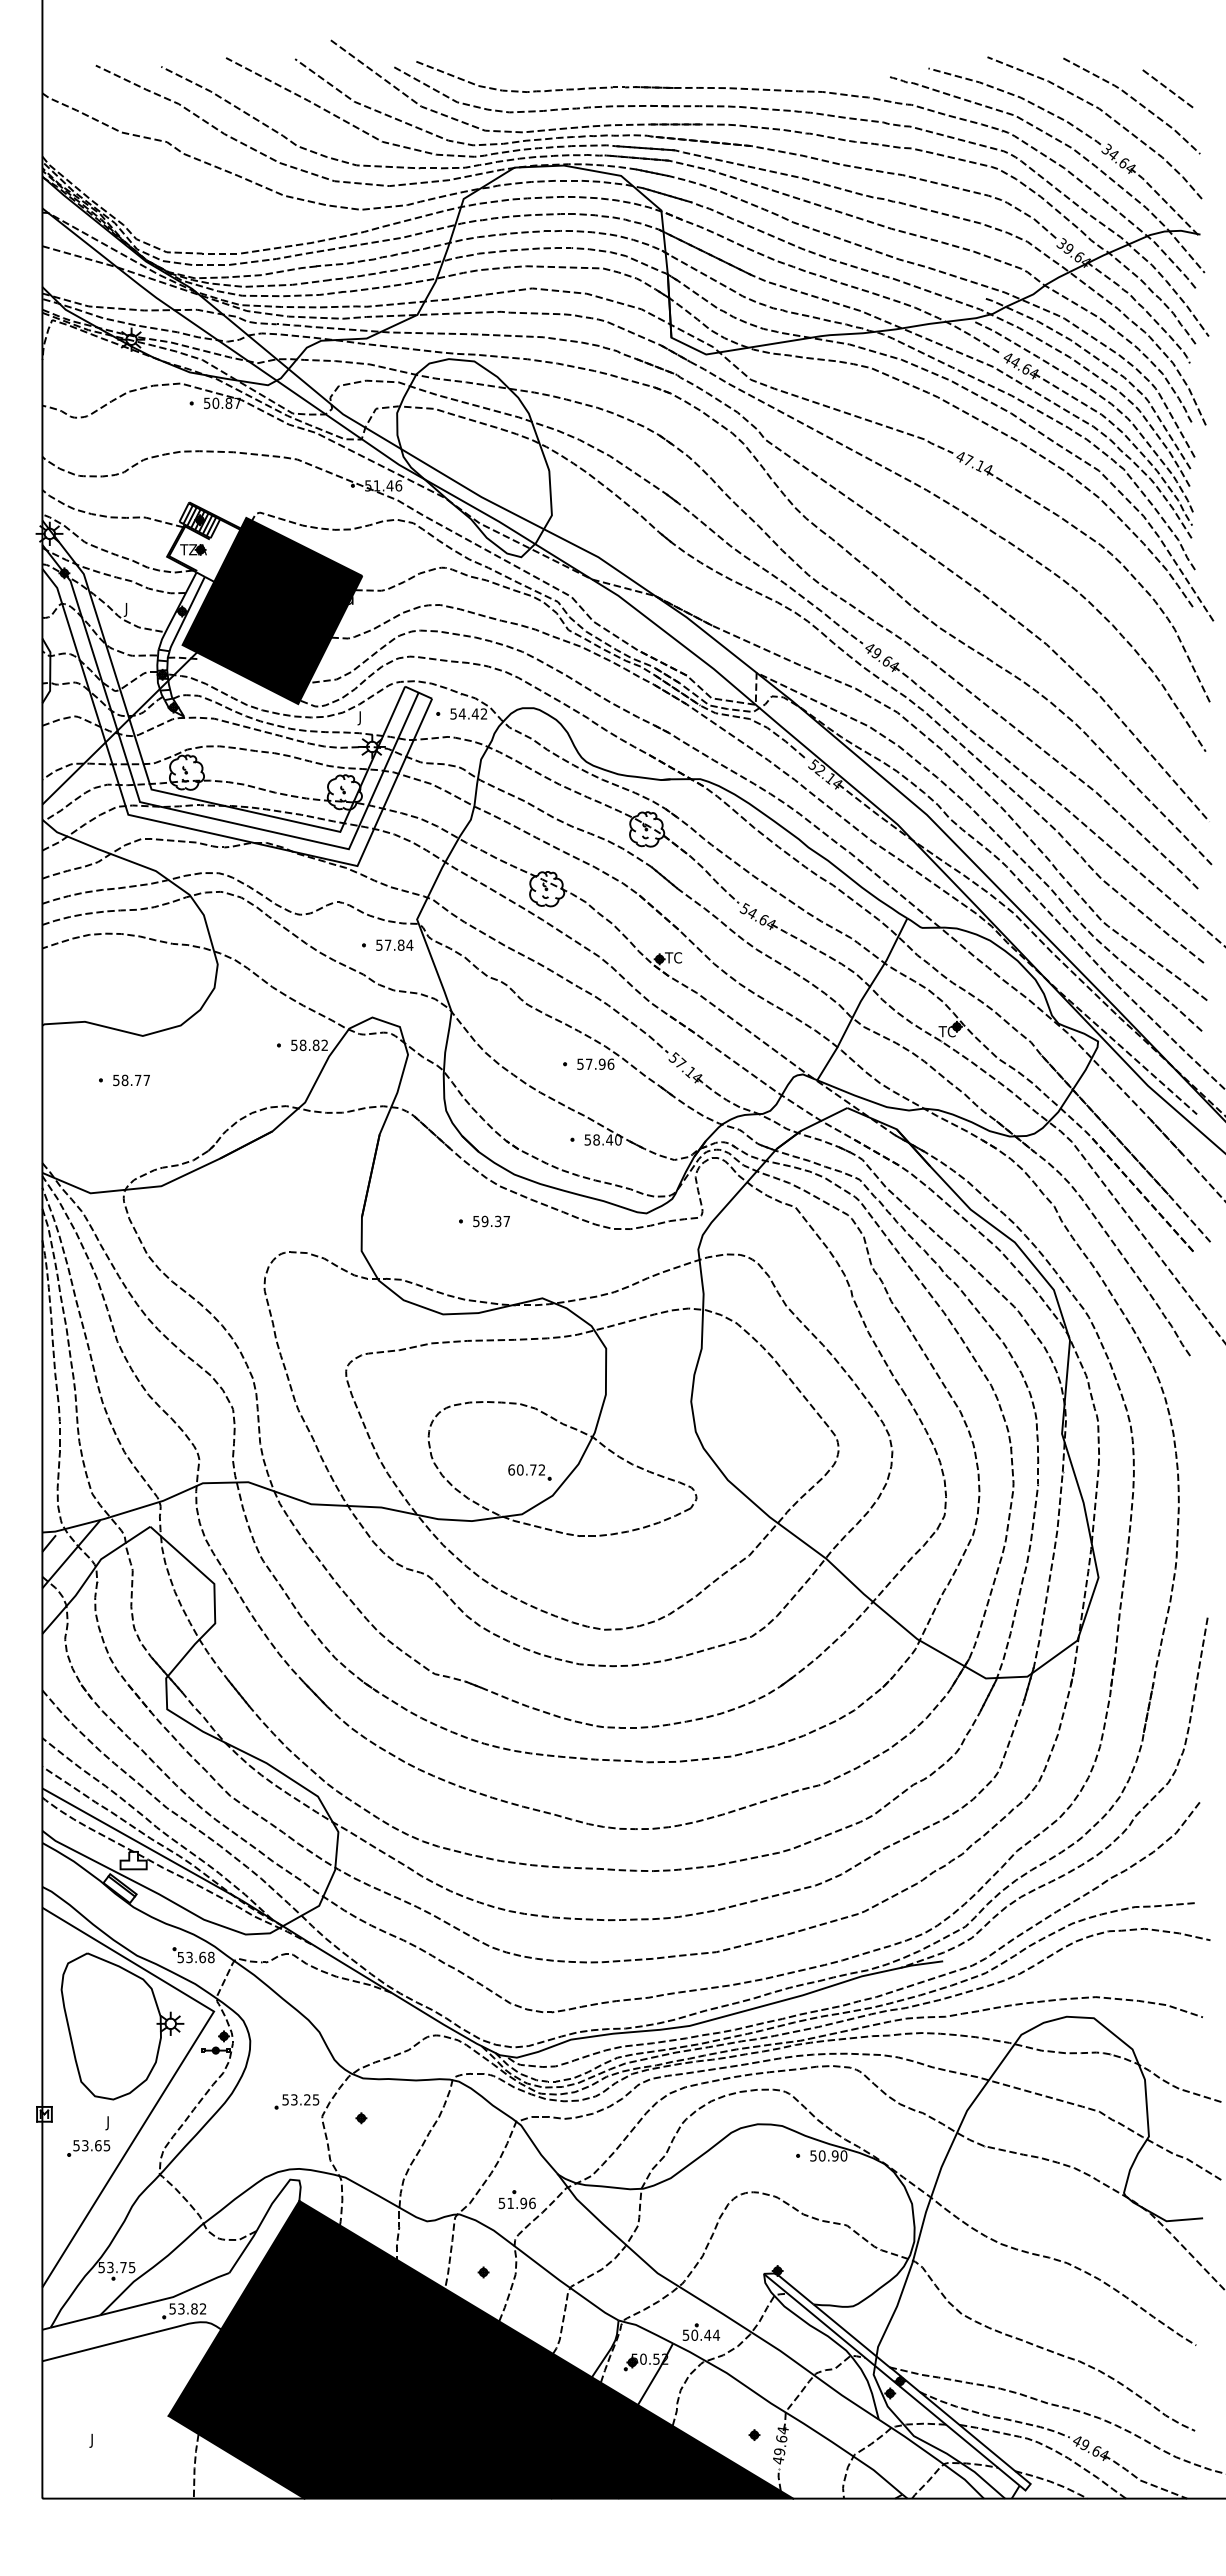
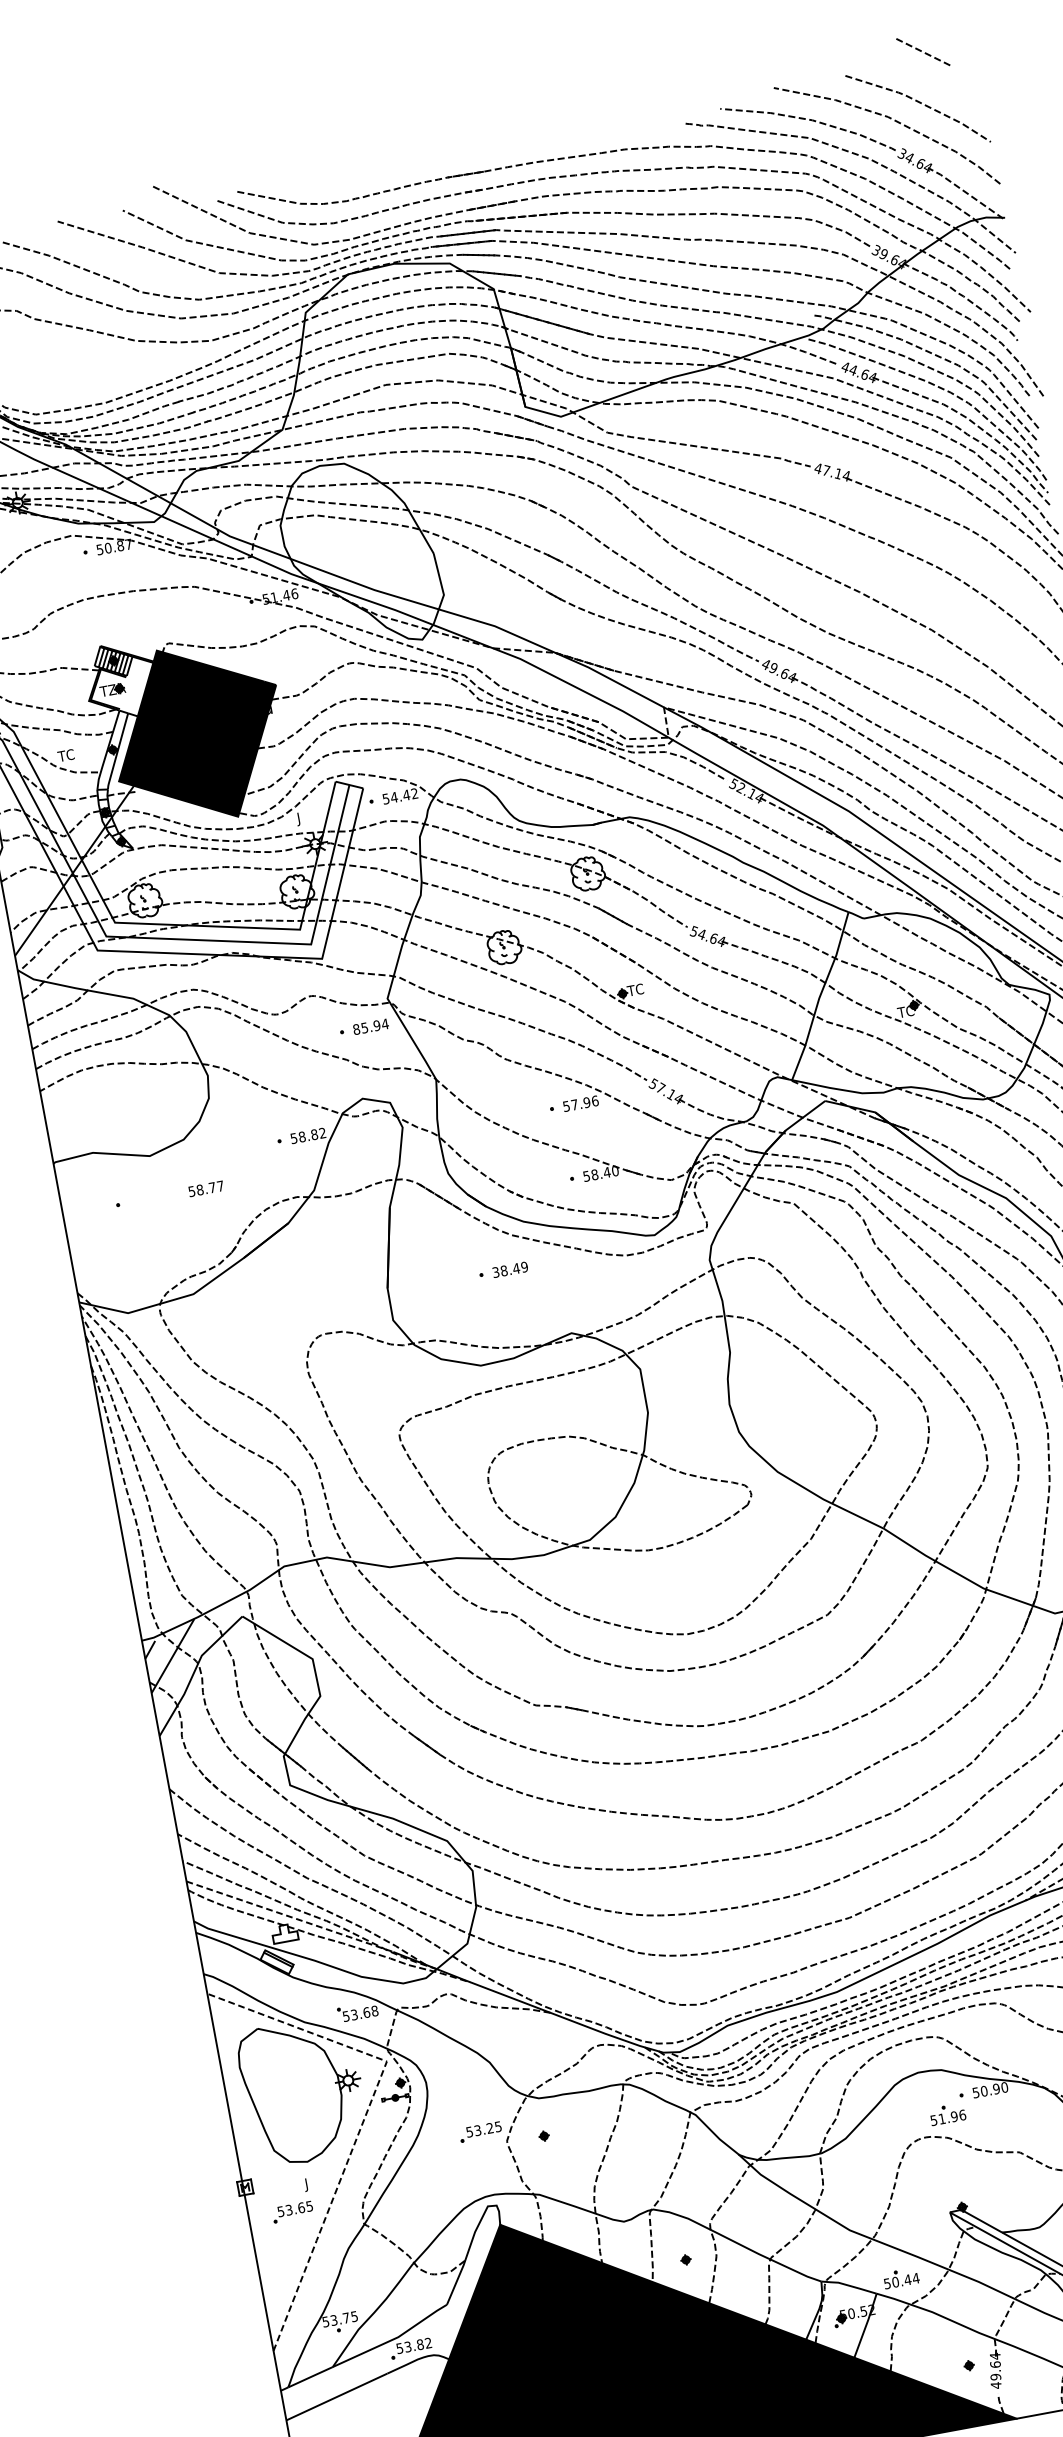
line: (1166, 87) -> (921, 51), moved
text: (132, 609) -> (65, 756), J -> TC
text: (390, 944) -> (366, 1026), 57.84 -> 85.94
text: (131, 1080) -> (206, 1188), moved
text: (491, 1221) -> (510, 1269), 59.37 -> 38.49
part: (529, 1472) -> (589, 1499), removed
line: (142, 1844) -> (290, 1916), solid -> dashed
line: (181, 2064) -> (365, 2116), solid -> dashed
part: (516, 2199) -> (946, 2114), moved

